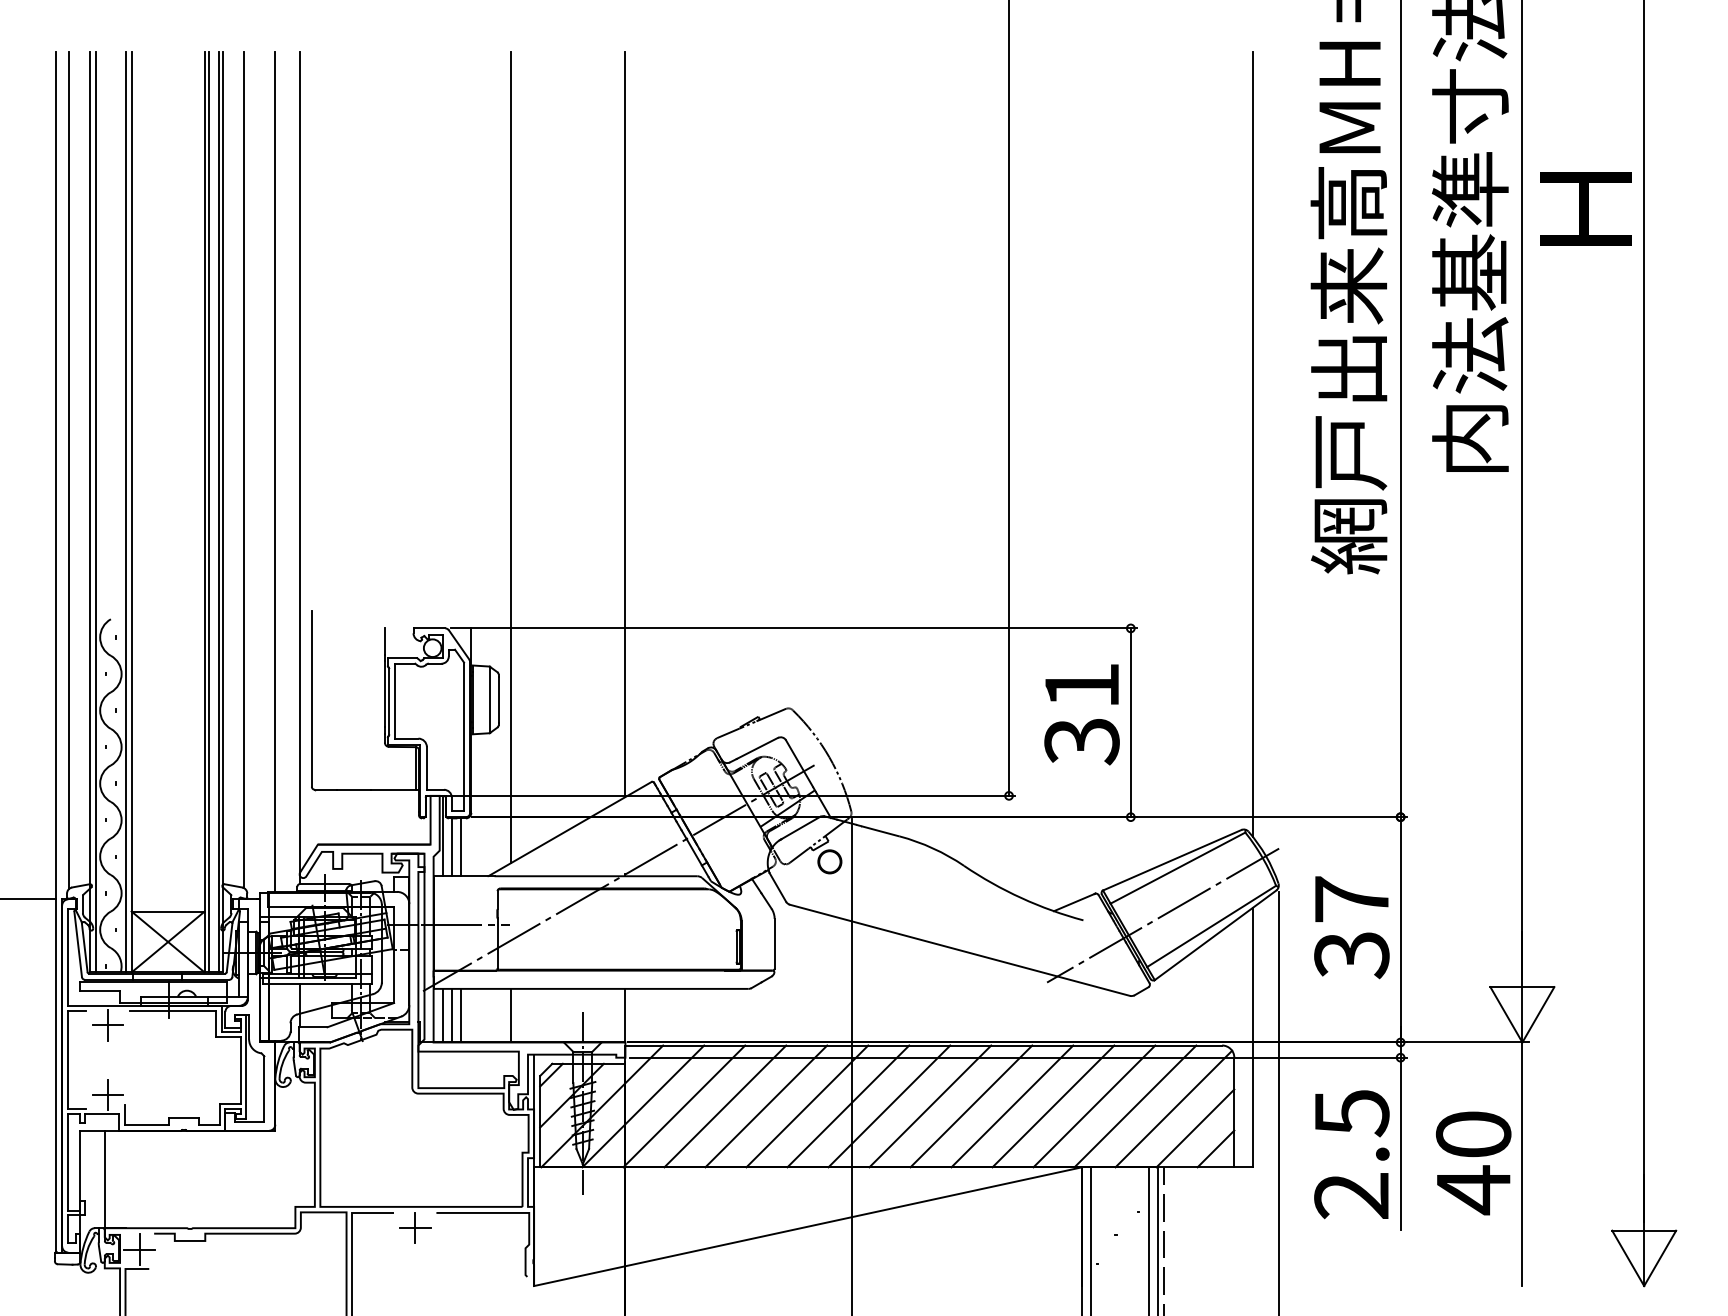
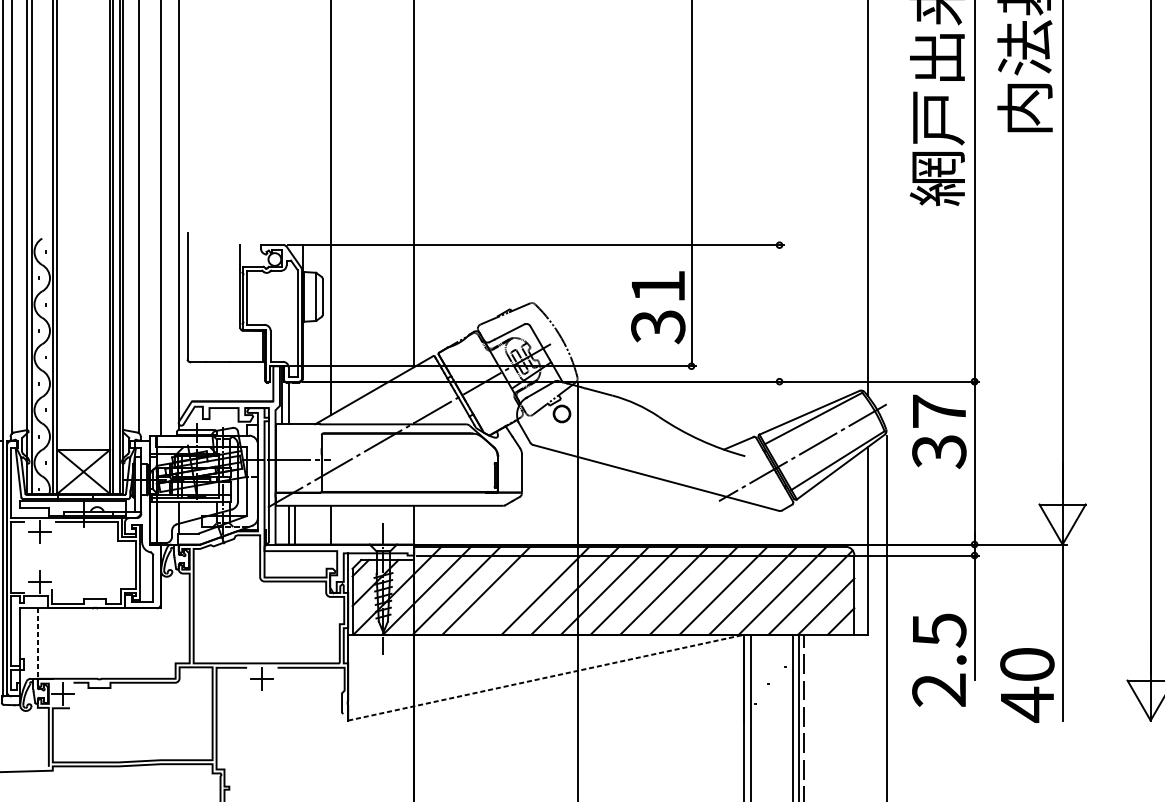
text: (1081, 714) -> (657, 307), moved
line: (1130, 722) -> (779, 313), removed
line: (461, 847) -> (295, 403), removed
text: (1351, 927) -> (939, 431), moved
line: (442, 1015) -> (281, 525), removed
line: (766, 1106) -> (516, 590), removed
text: (1351, 1154) -> (939, 660), moved
text: (1473, 1163) -> (1027, 685), moved
line: (104, 1179) -> (37, 643), solid -> dashed
line: (808, 1226) -> (546, 677), solid -> dashed

